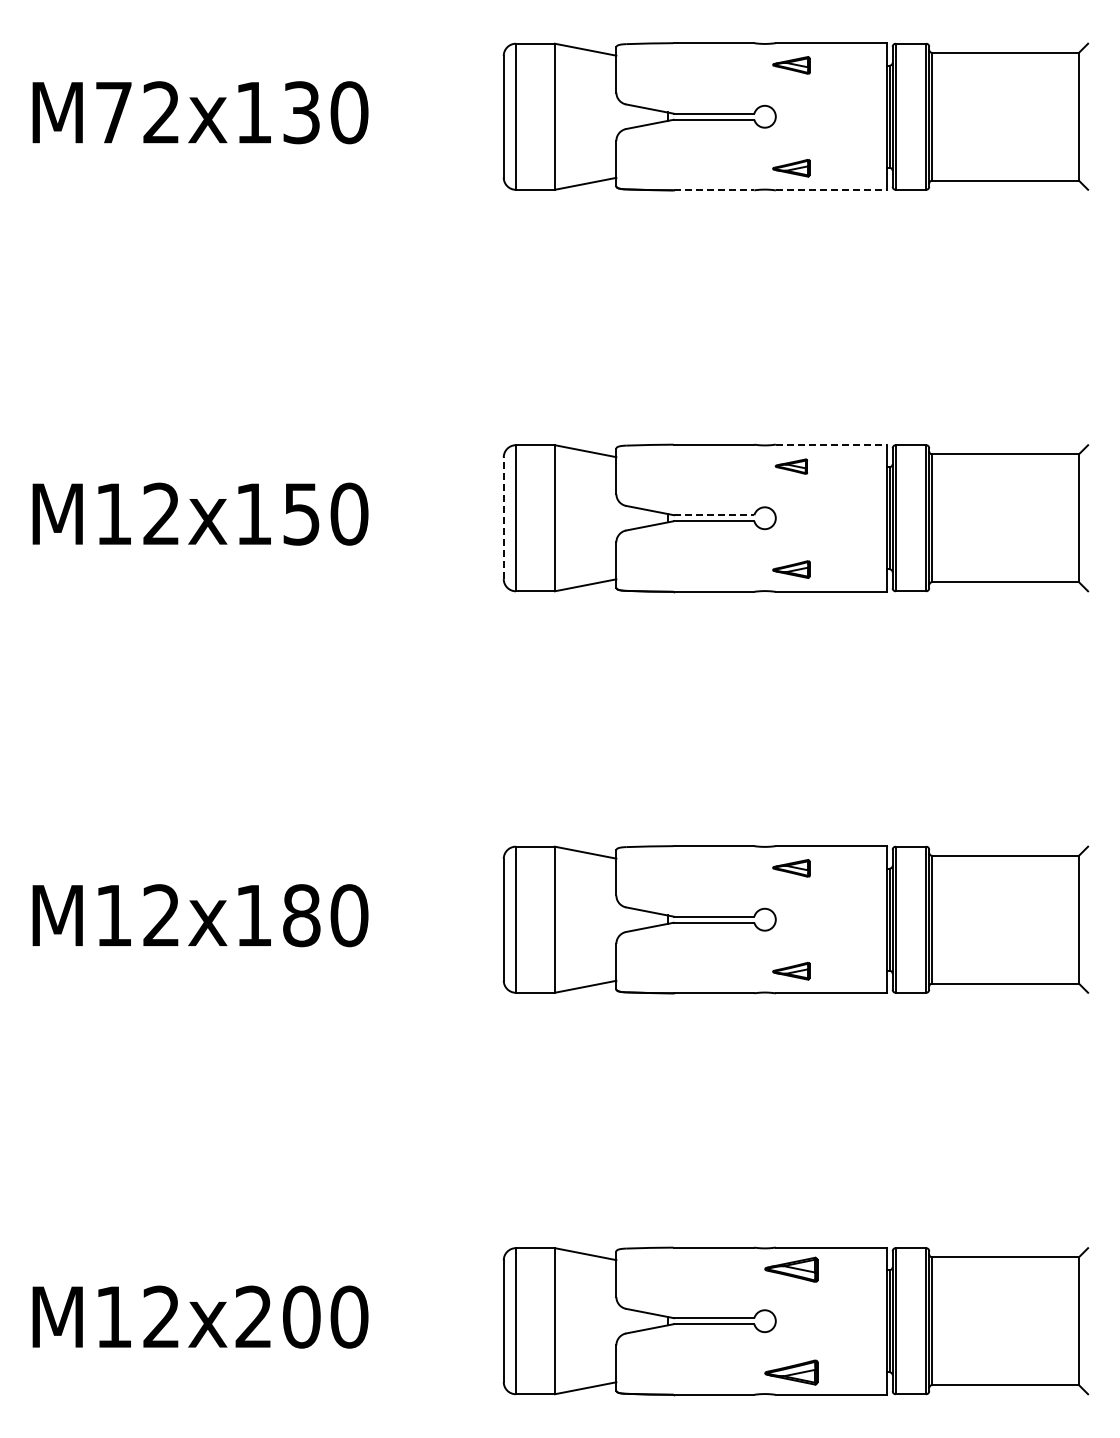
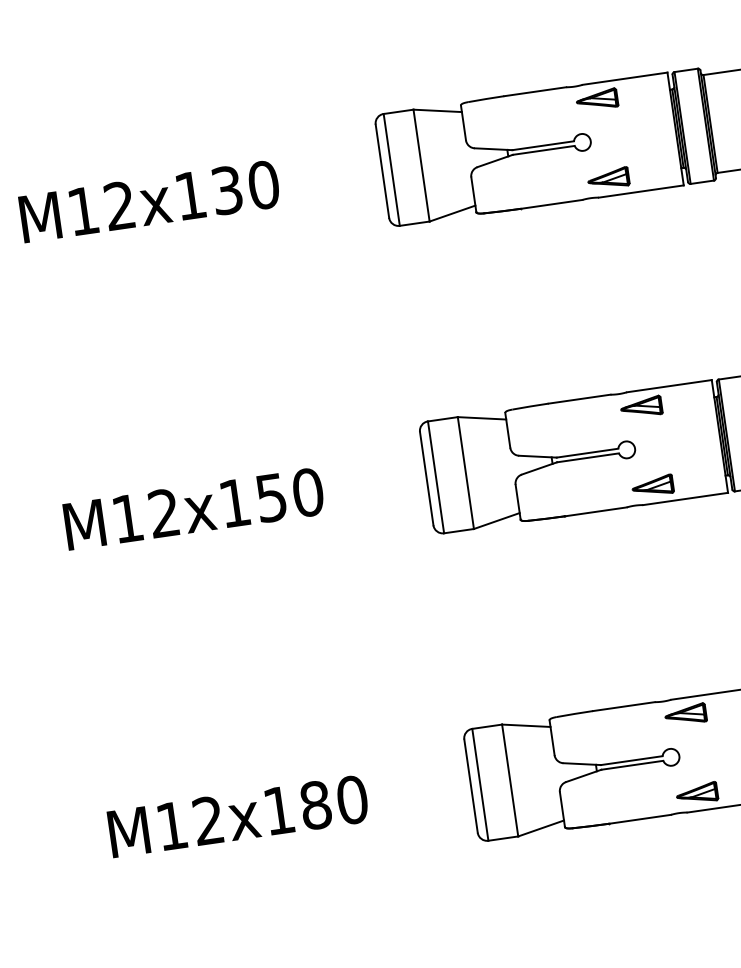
part: (791, 65) -> (597, 100), size x1.43
text: (113, 112) -> (83, 211), M72x130 -> M12x130
part: (791, 168) -> (608, 179), size x1.43
line: (714, 190) -> (551, 204), dashed -> solid
line: (831, 190) -> (641, 191), dashed -> solid
line: (831, 444) -> (669, 386), dashed -> solid
part: (791, 466) -> (641, 407), size x1.67
line: (714, 515) -> (587, 453), dashed -> solid
line: (503, 518) -> (426, 478), dashed -> solid
part: (791, 569) -> (652, 486), size x1.43
part: (791, 868) -> (685, 715), size x1.43
part: (791, 971) -> (697, 794), size x1.43

